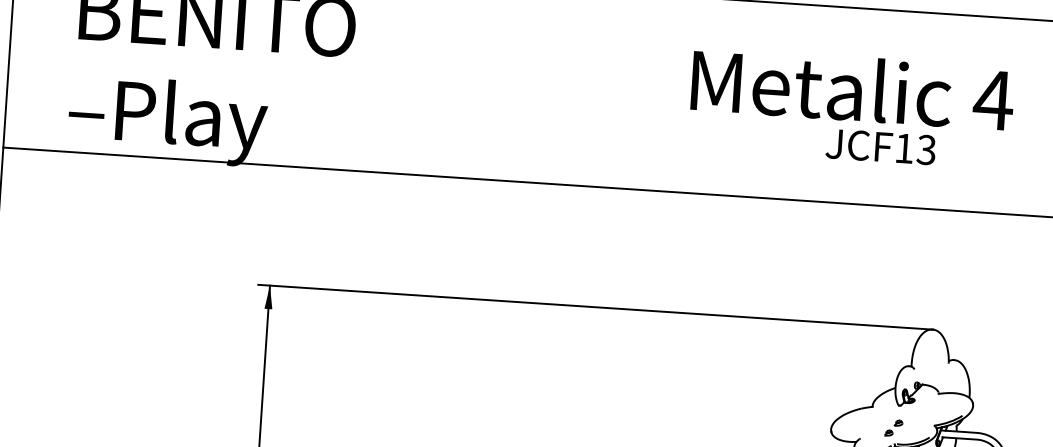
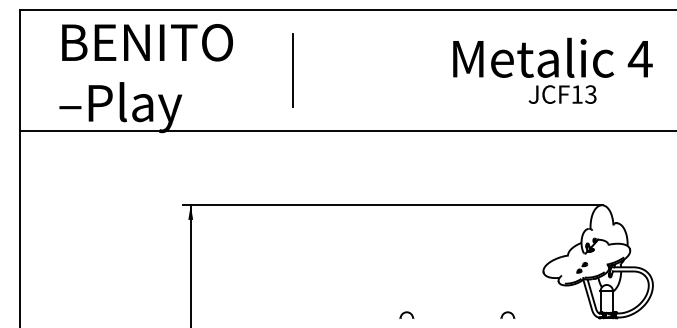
line: (448, 79) -> (292, 70), added
text: (852, 88) -> (552, 57), moved

